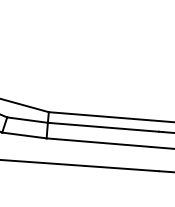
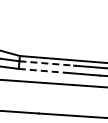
line: (104, 127) -> (47, 63), solid -> dashed
line: (98, 143) -> (44, 71), solid -> dashed

